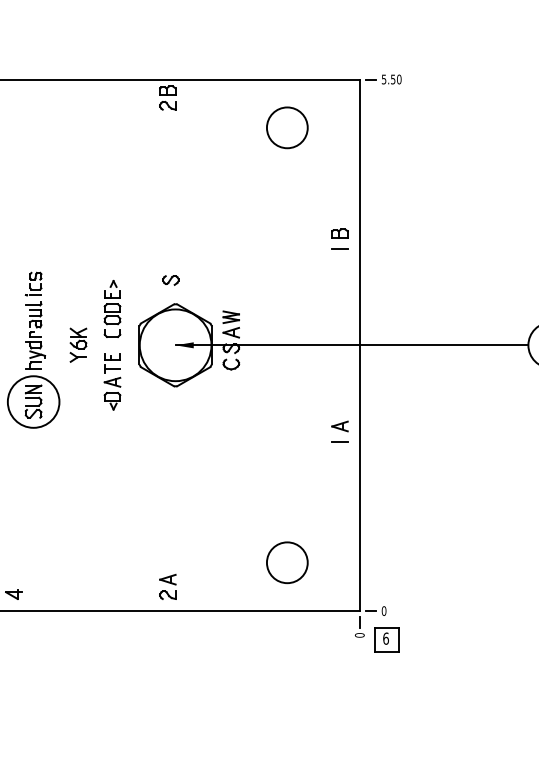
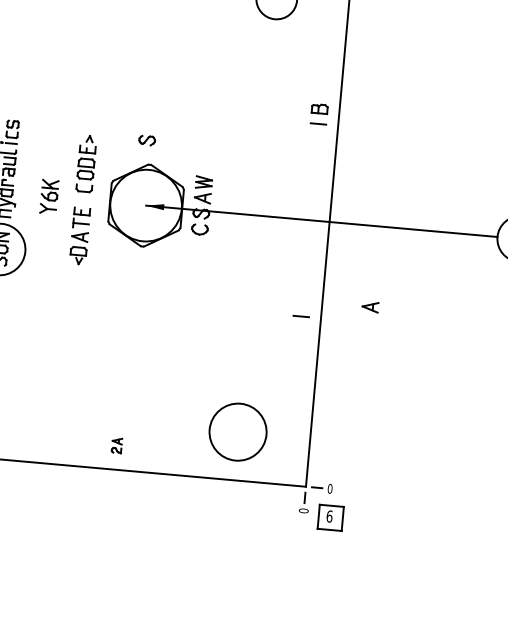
part: (339, 426) -> (369, 307), moved
circle: (286, 562) -> (237, 431), size x1.4
part: (167, 586) -> (116, 445), size x0.6

